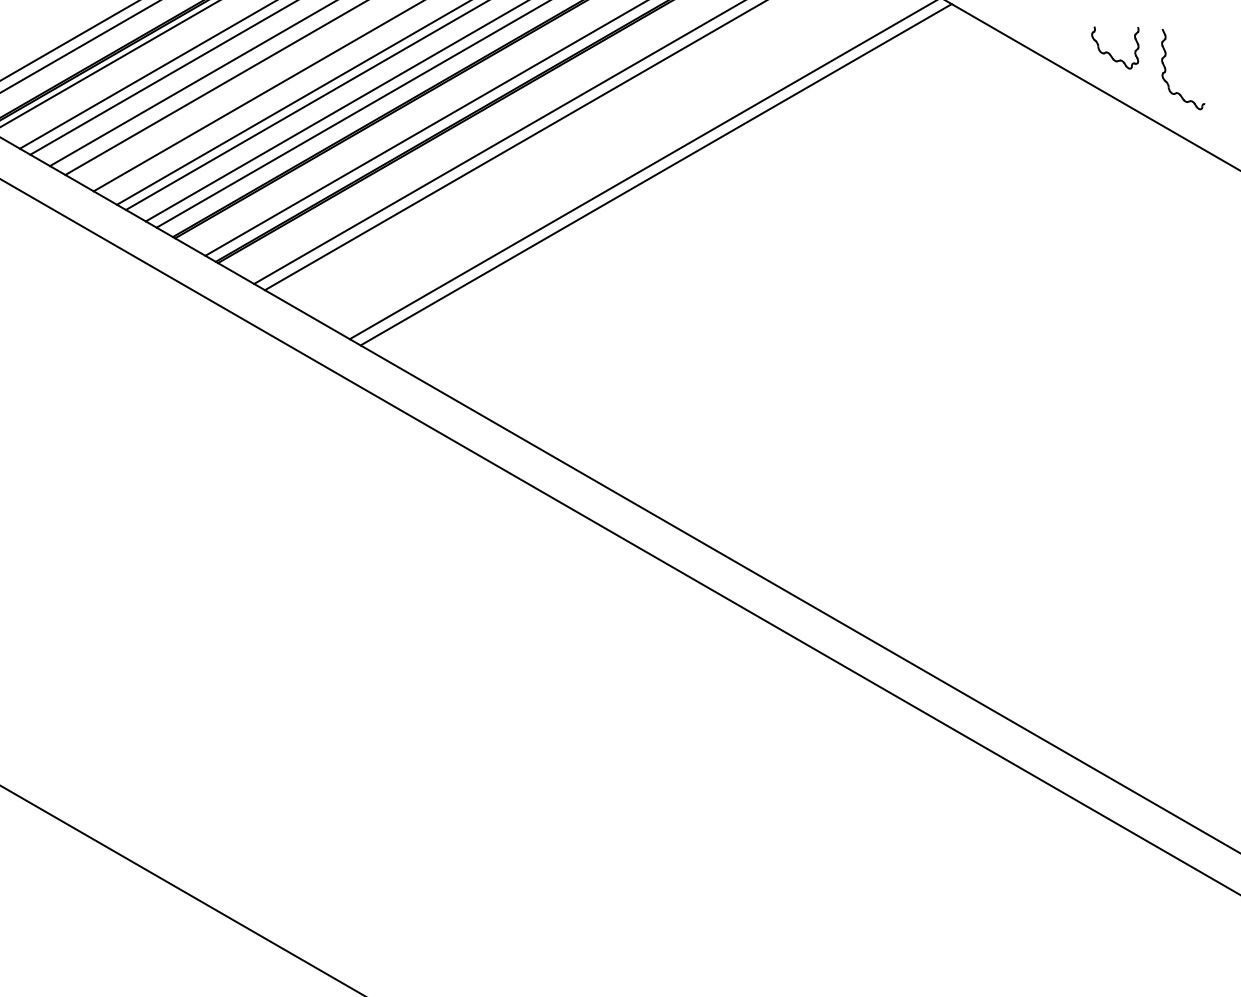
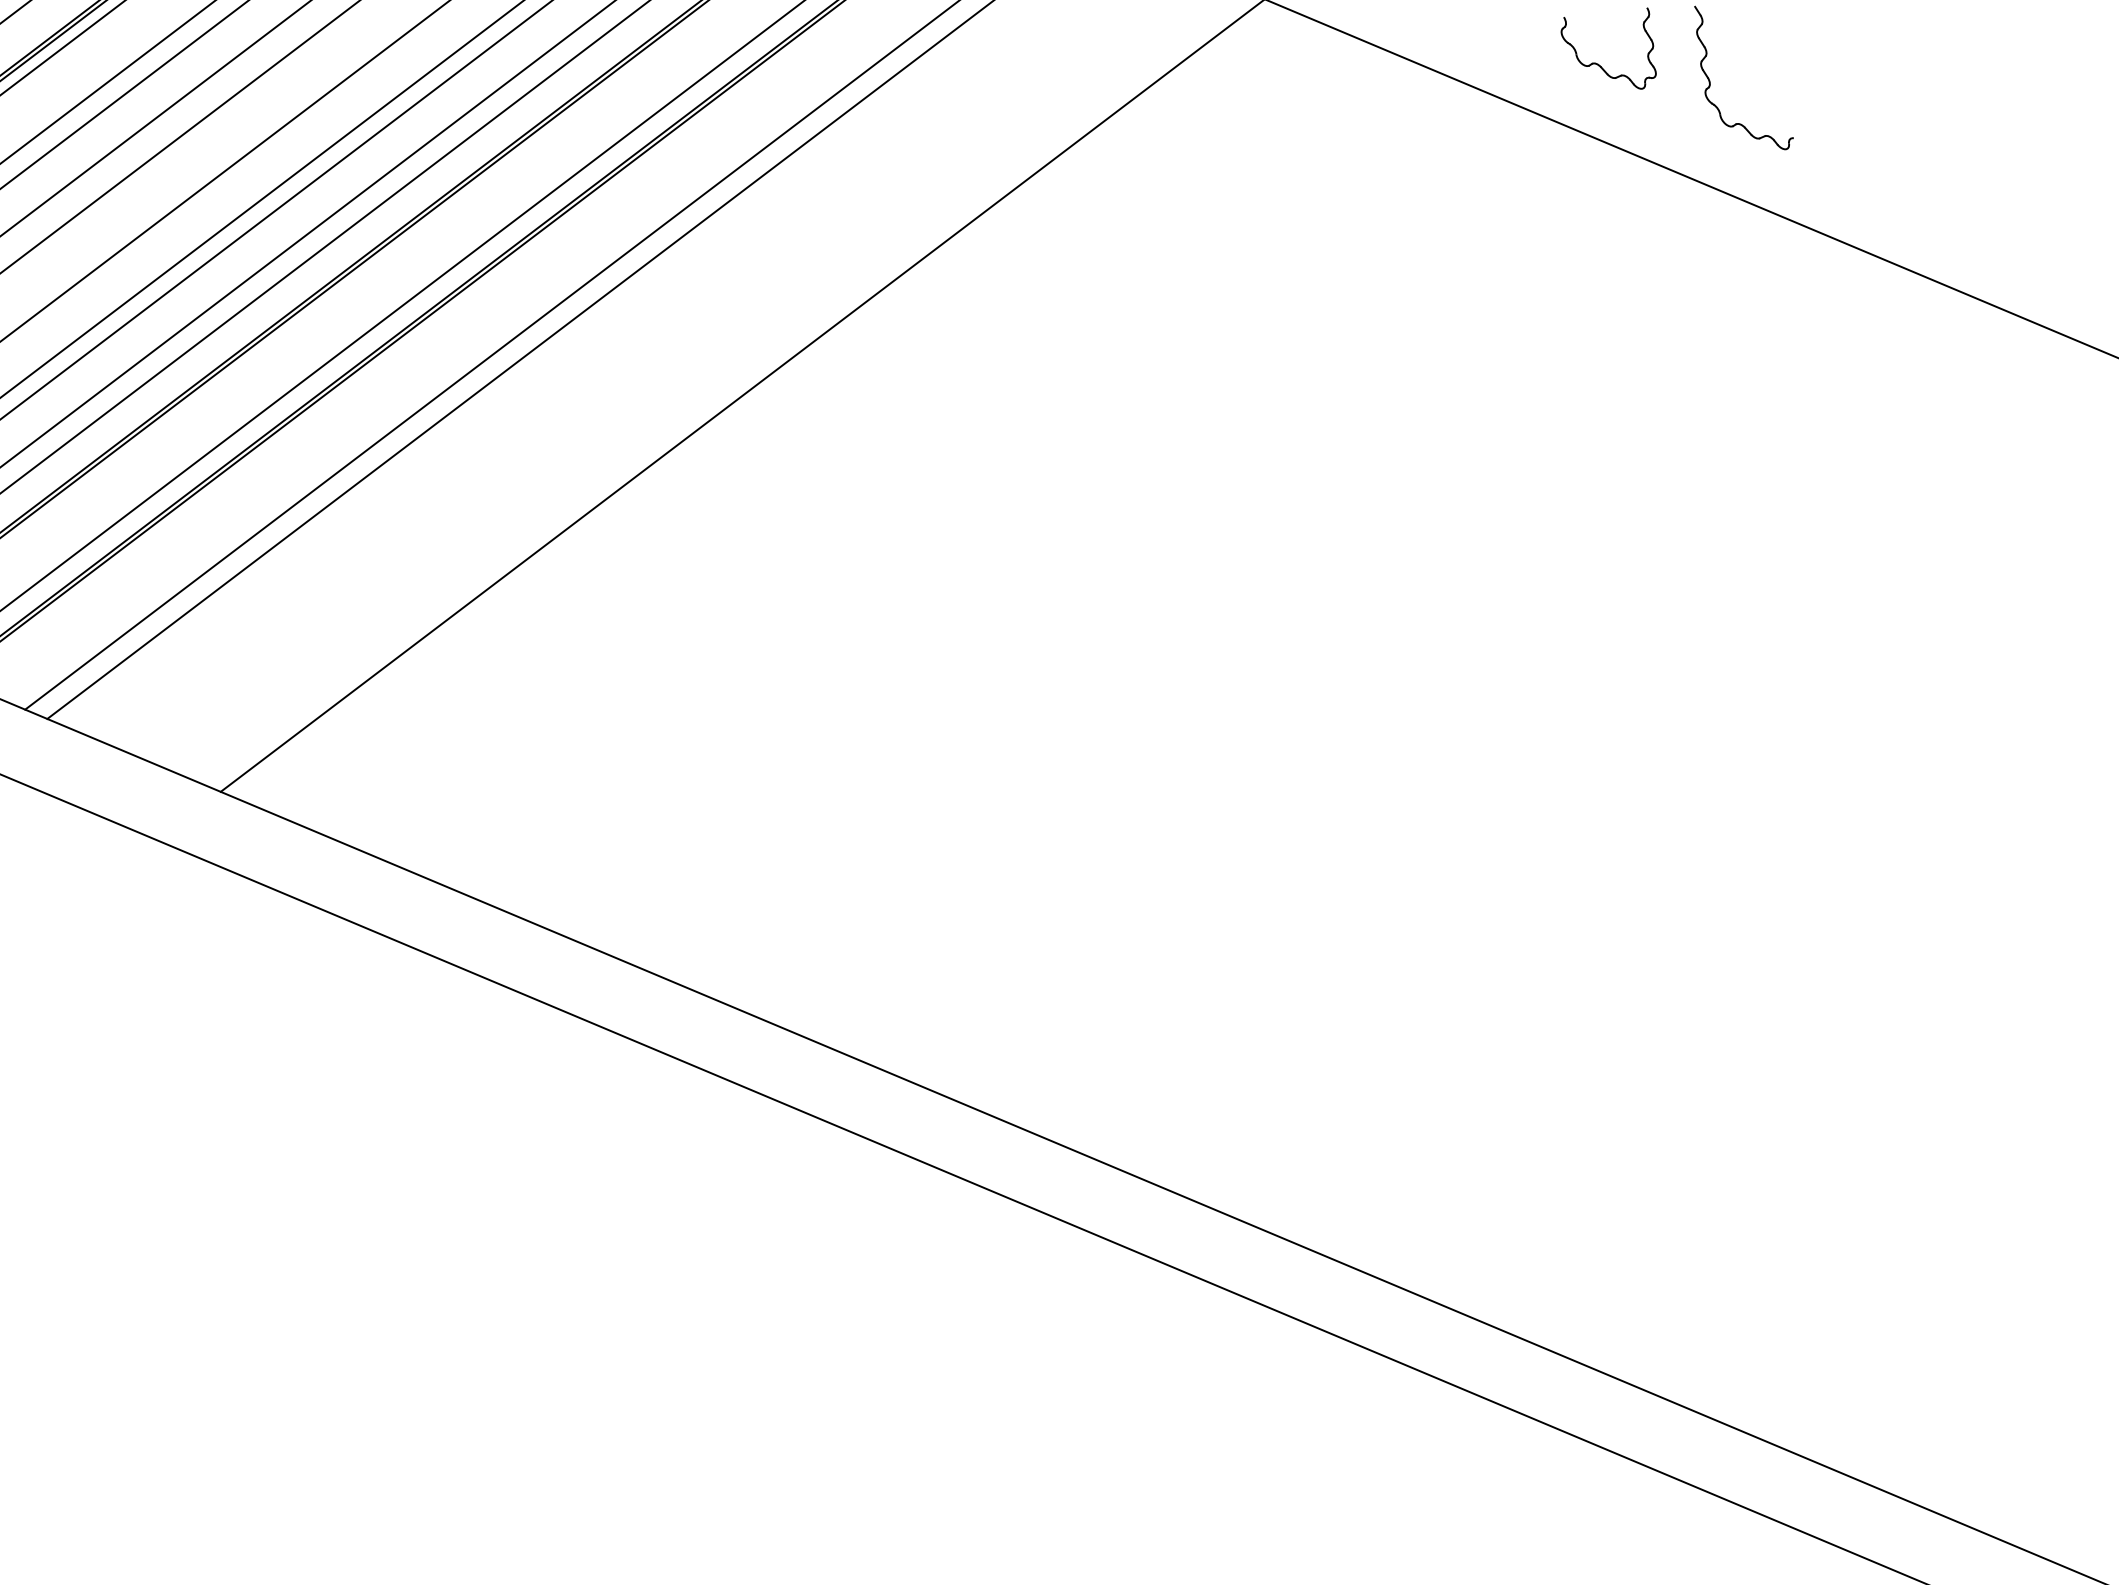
line: (655, 174) -> (763, 404), removed

